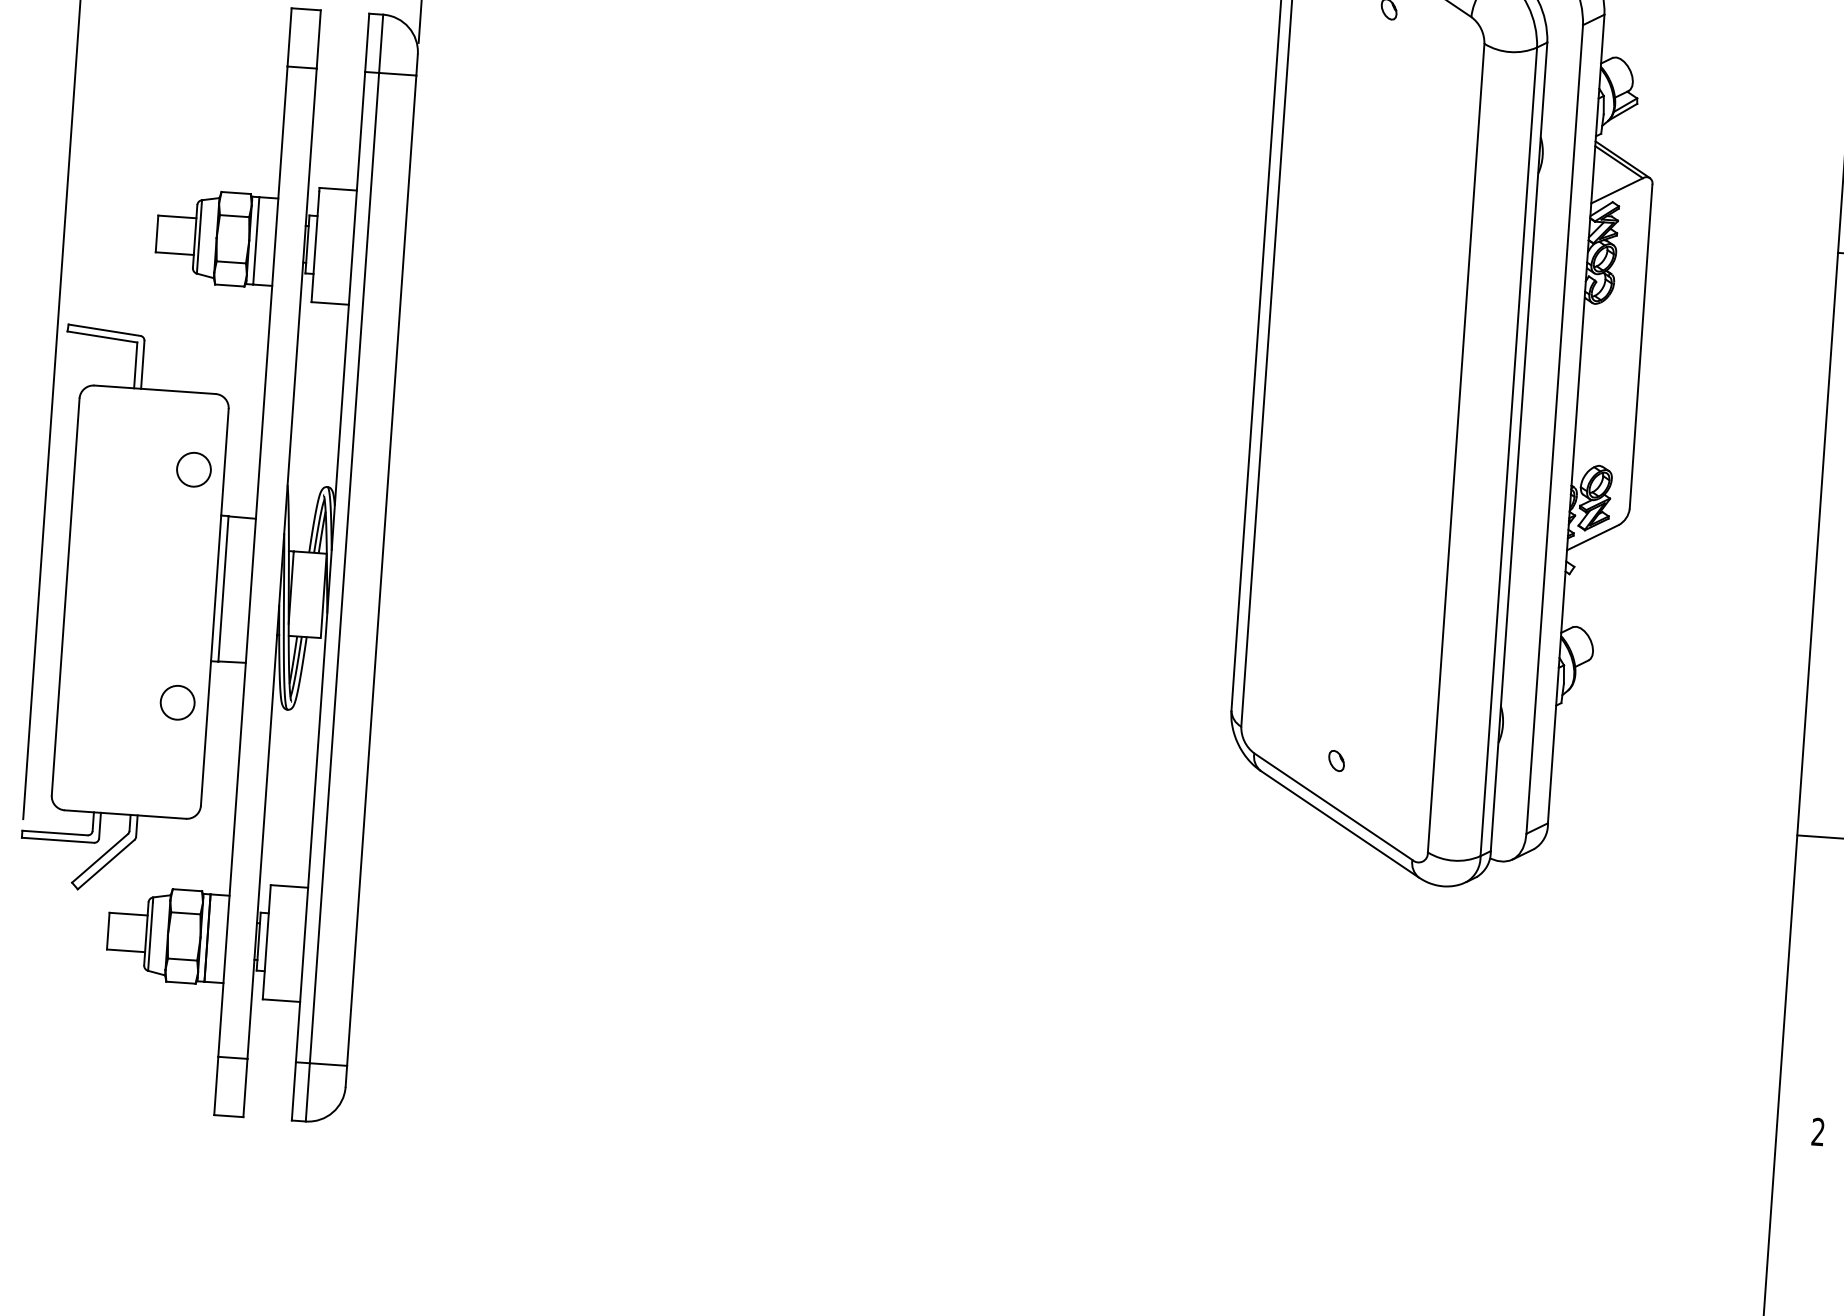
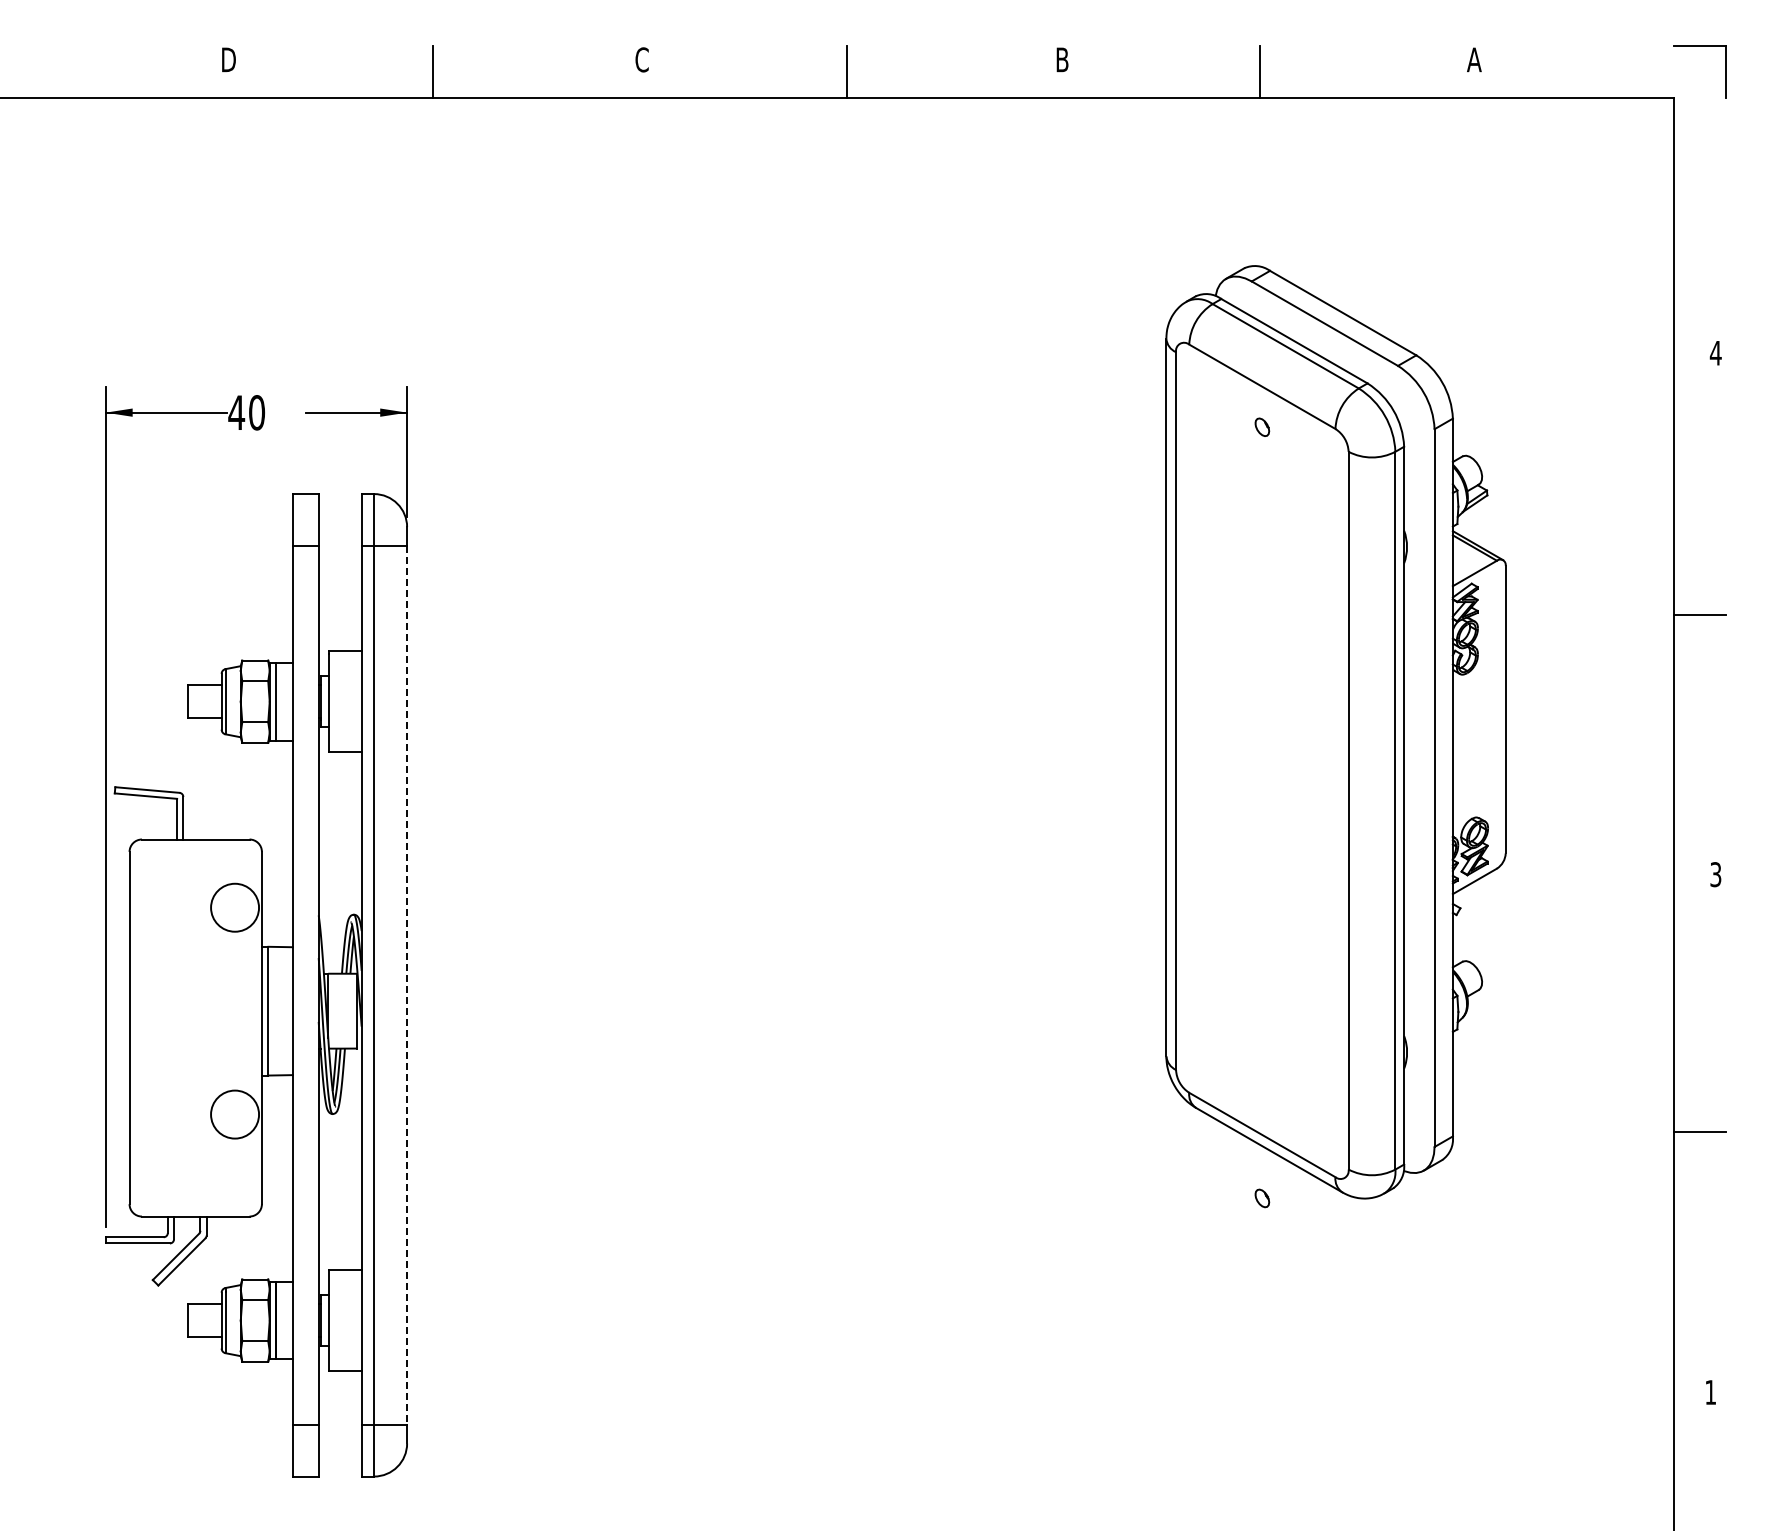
circle: (194, 469) -> (235, 907), size x1.6
line: (382, 570) -> (407, 985), solid -> dashed
circle: (178, 702) -> (235, 1114), size x1.6
part: (1336, 761) -> (1262, 1198), moved
text: (1818, 1130) -> (1710, 1391), 2 -> 1

